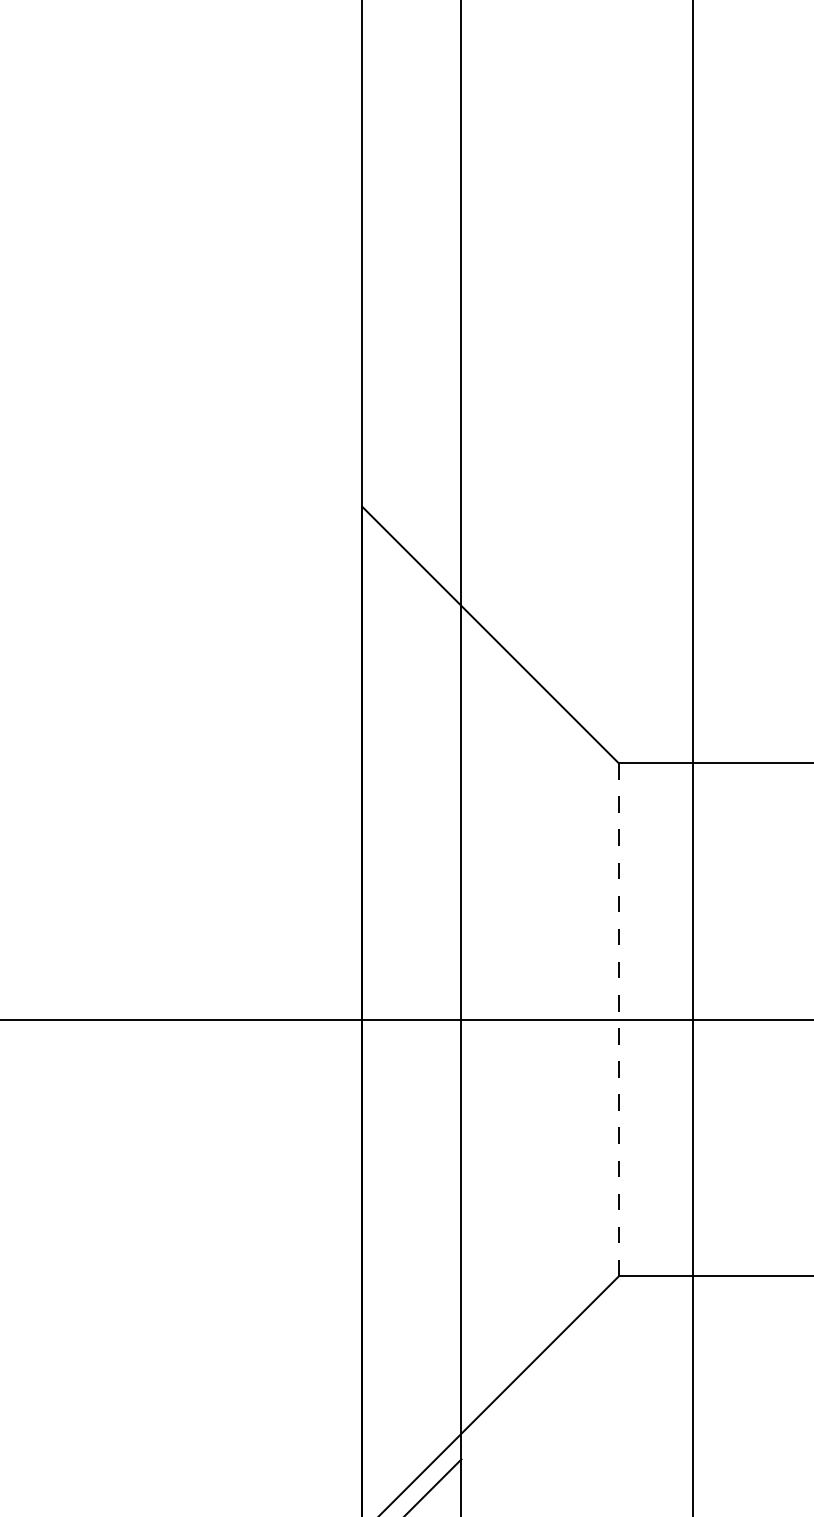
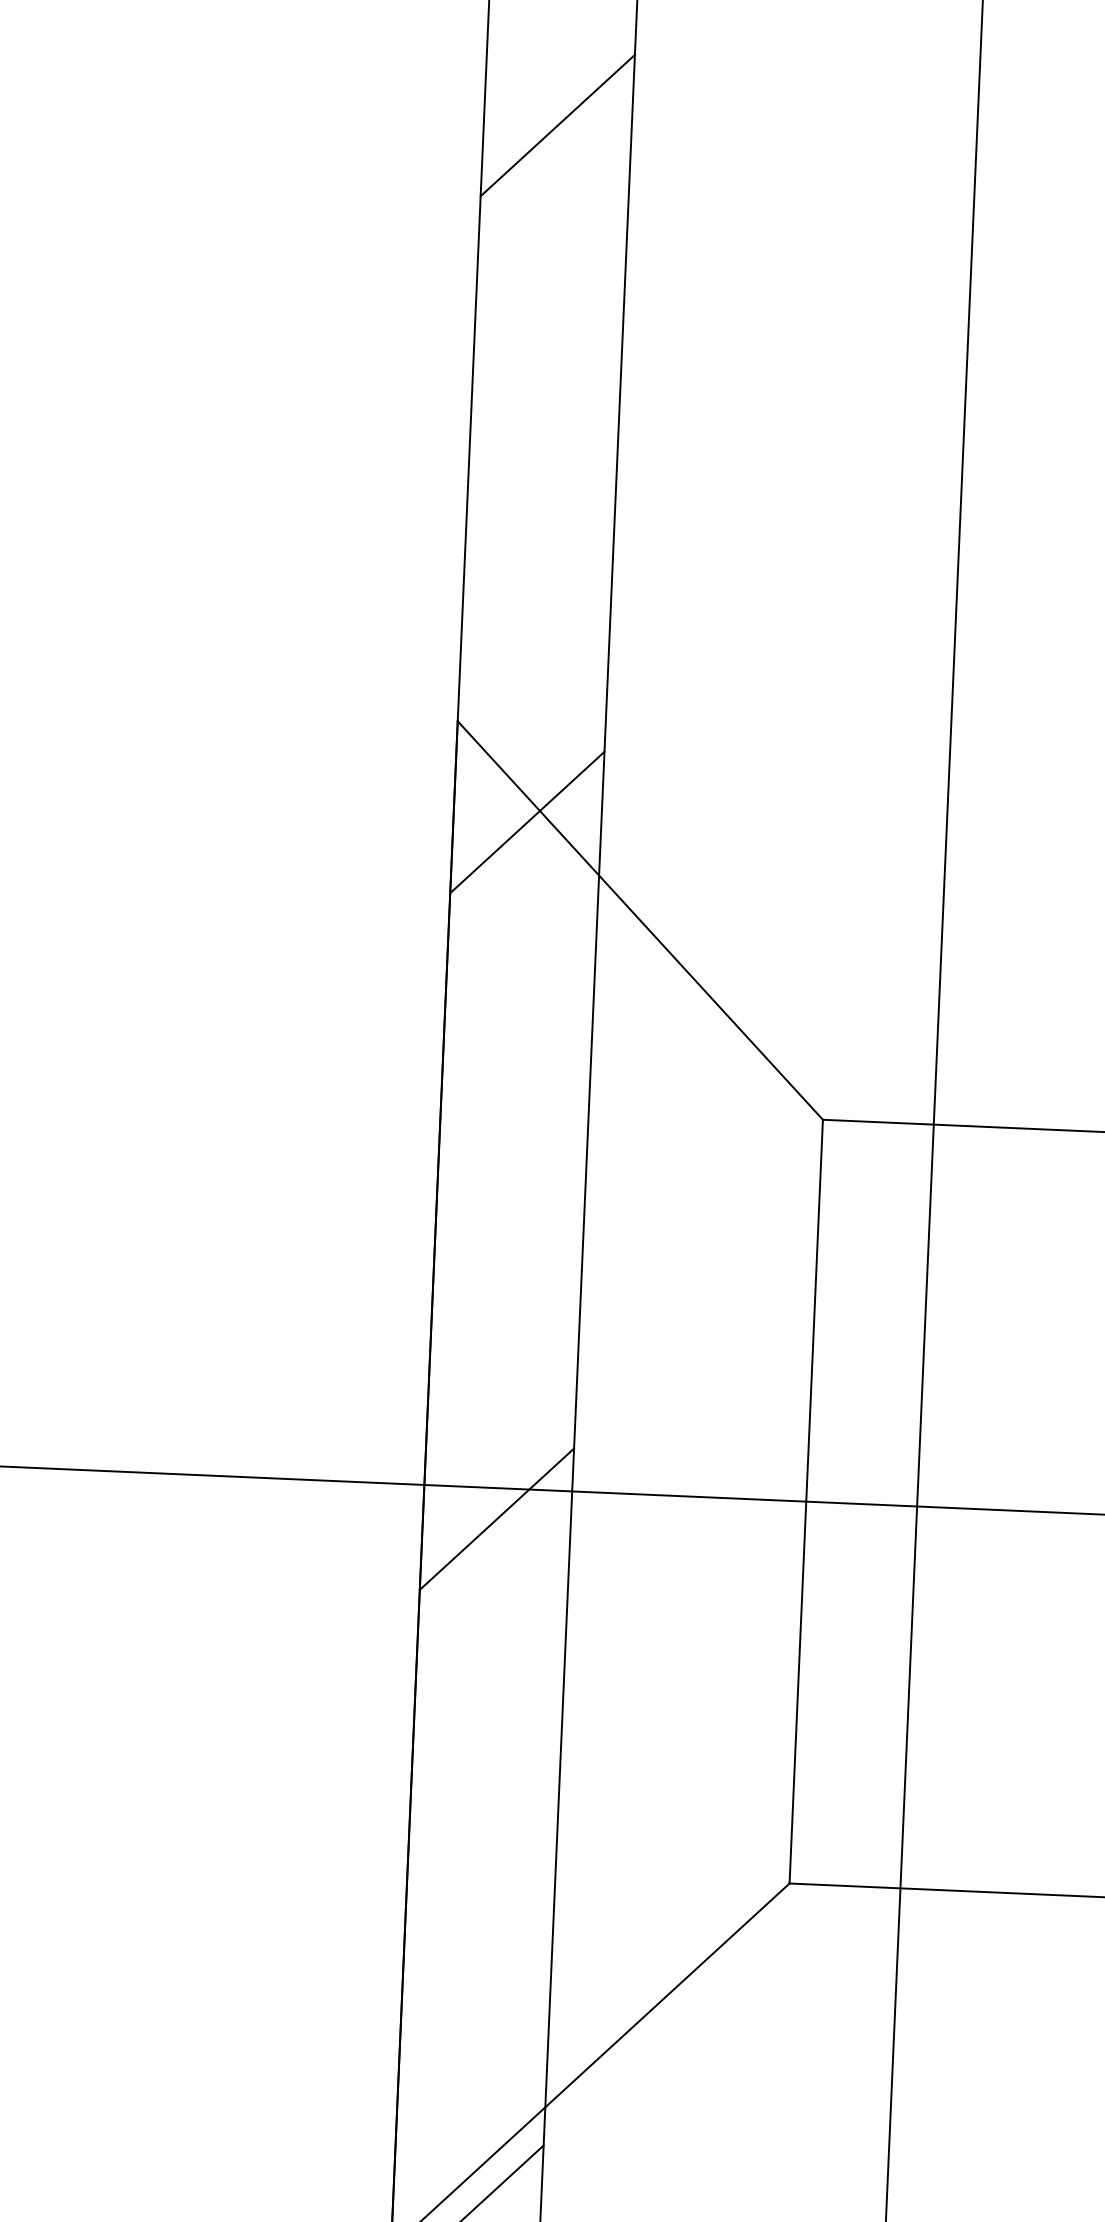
line: (411, 103) -> (557, 124), added
line: (411, 572) -> (526, 822), added
line: (618, 1019) -> (805, 1501), dashed -> solid
line: (411, 1040) -> (496, 1518), added

